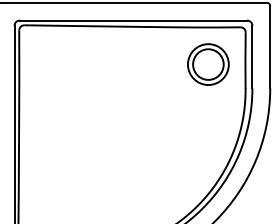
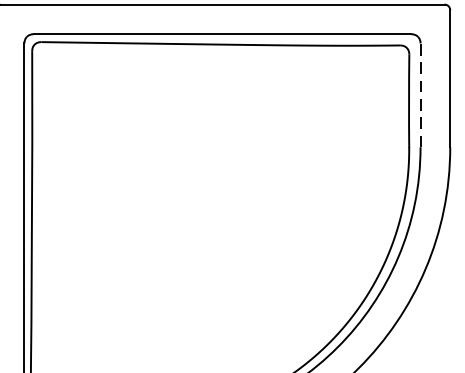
line: (252, 56) -> (420, 94), solid -> dashed
part: (208, 64) -> (347, 107), removed

